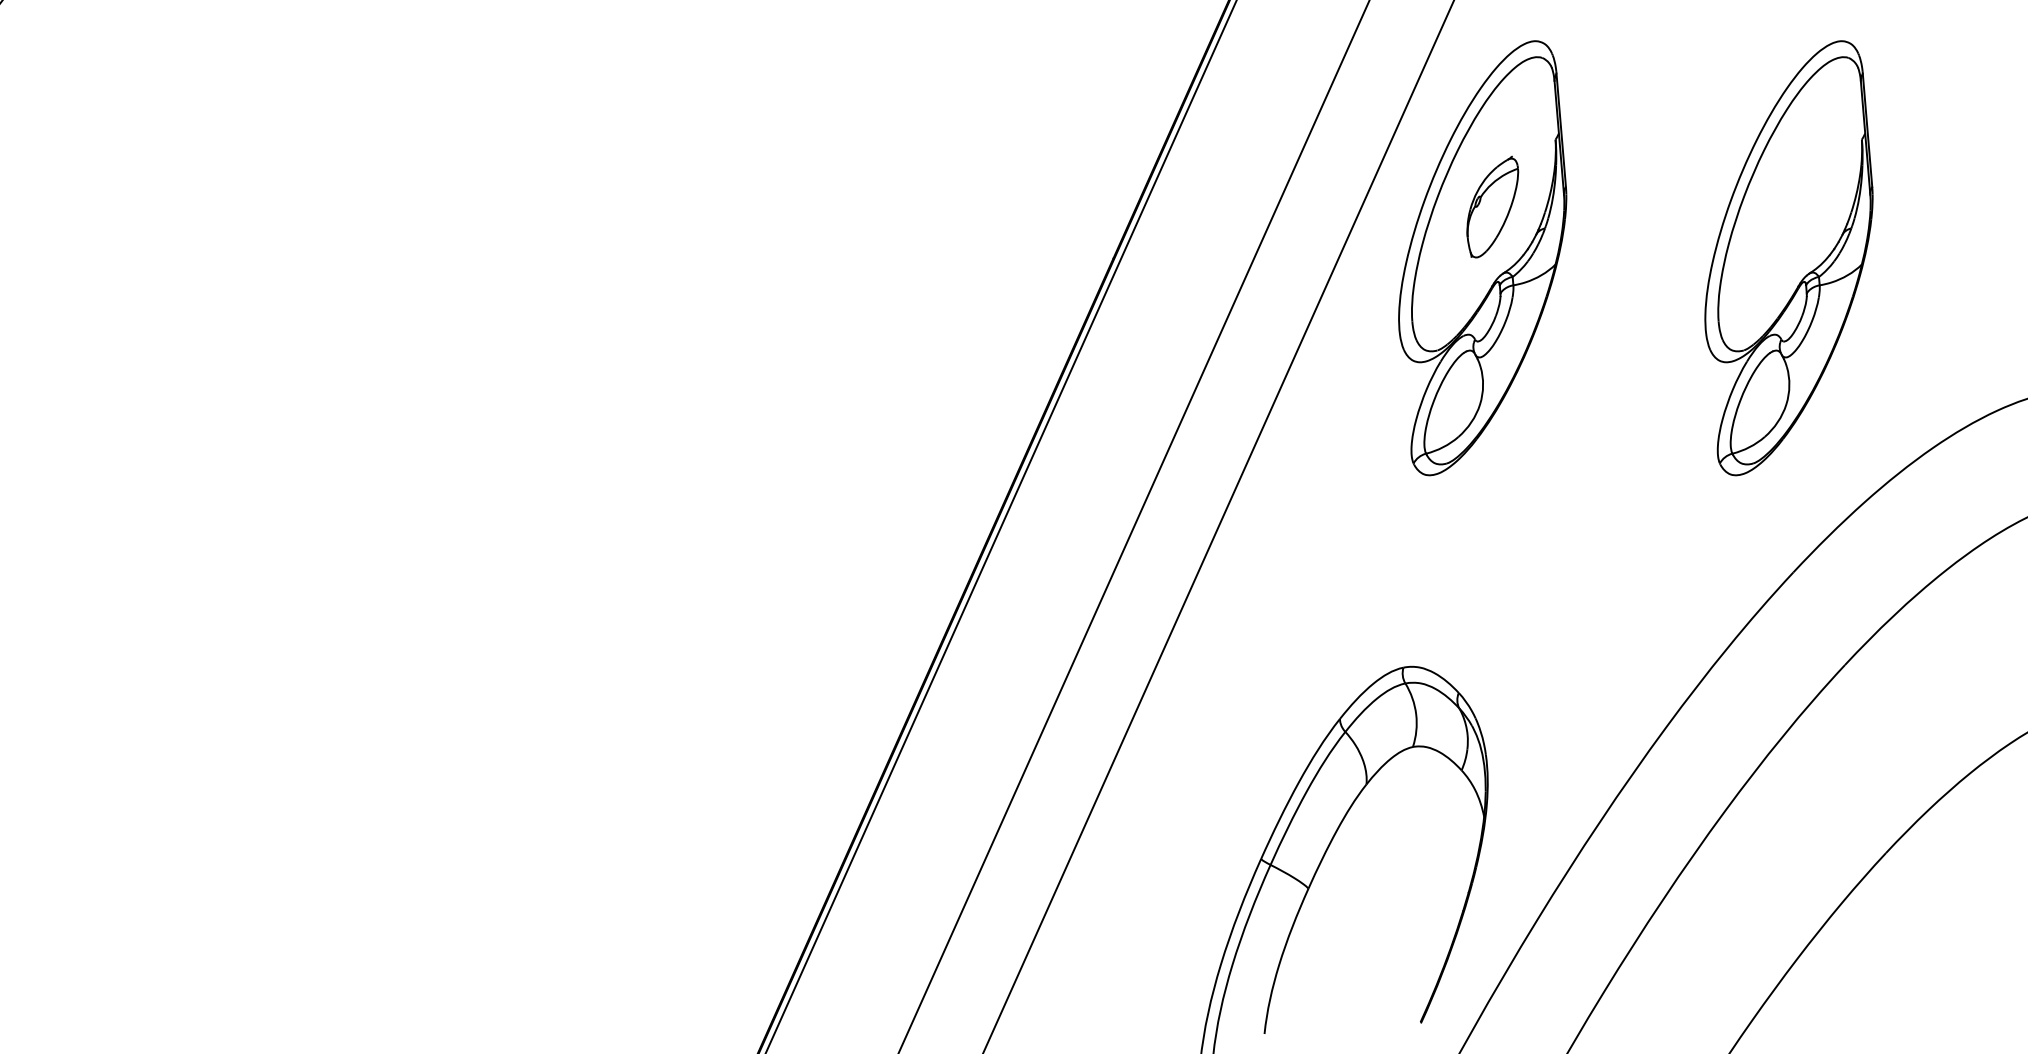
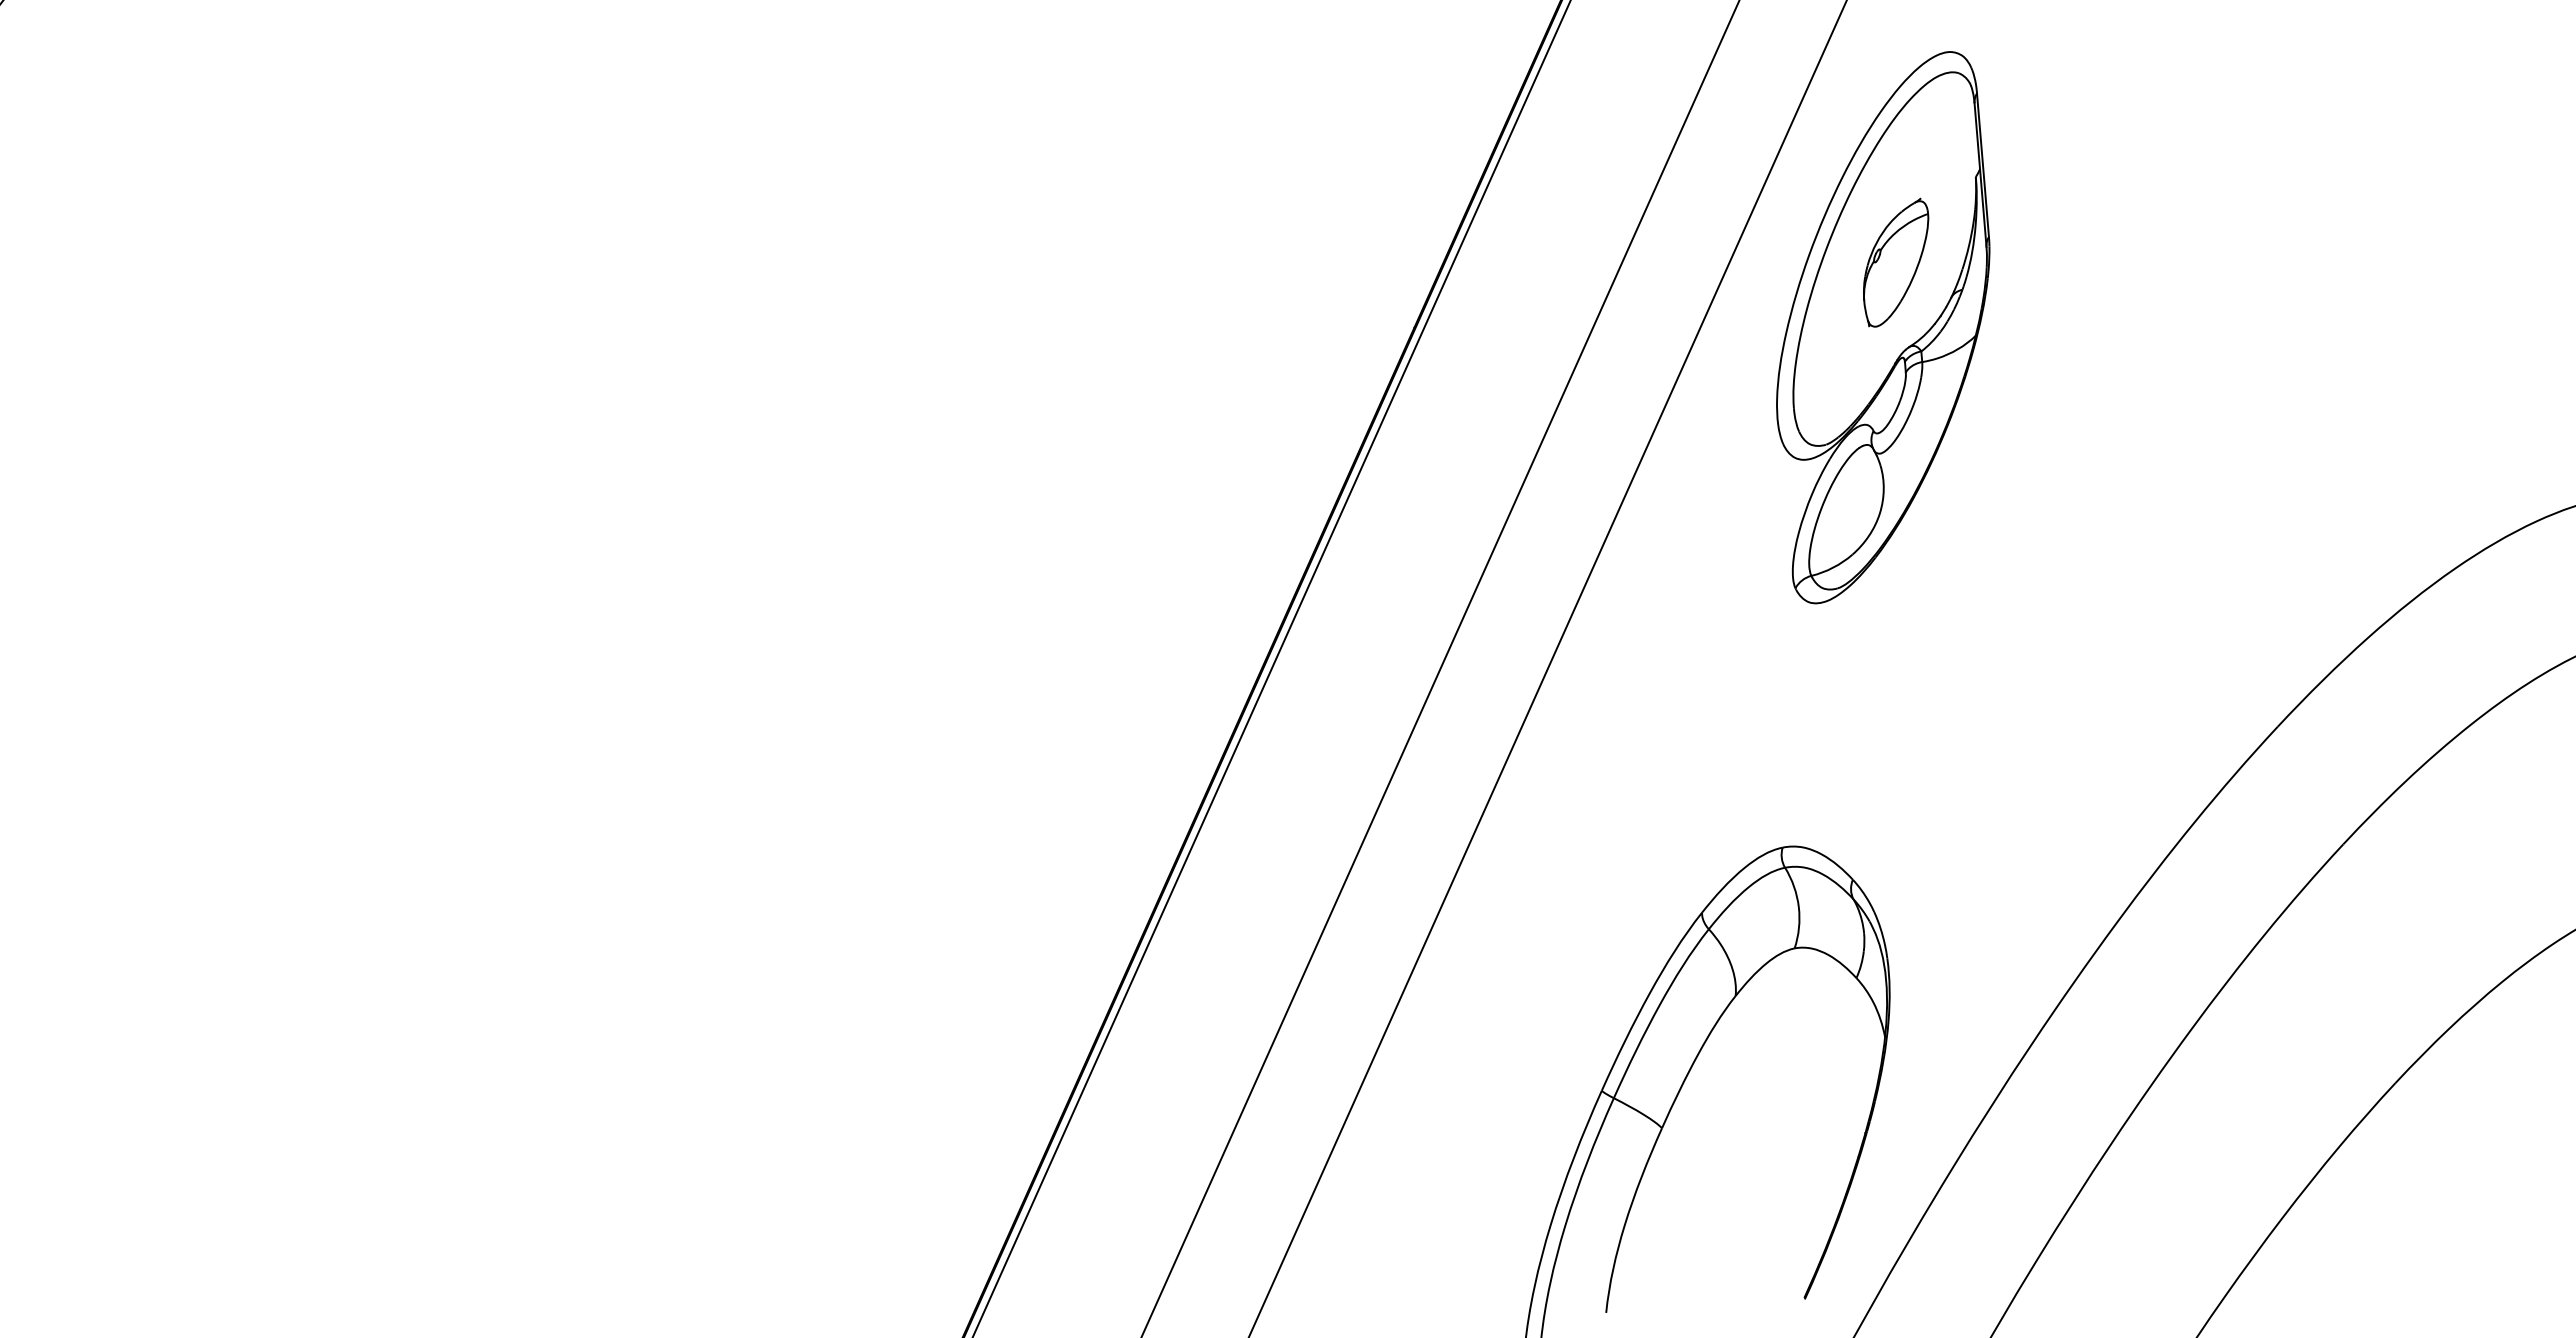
part: (1789, 258) -> (2272, 327), removed

